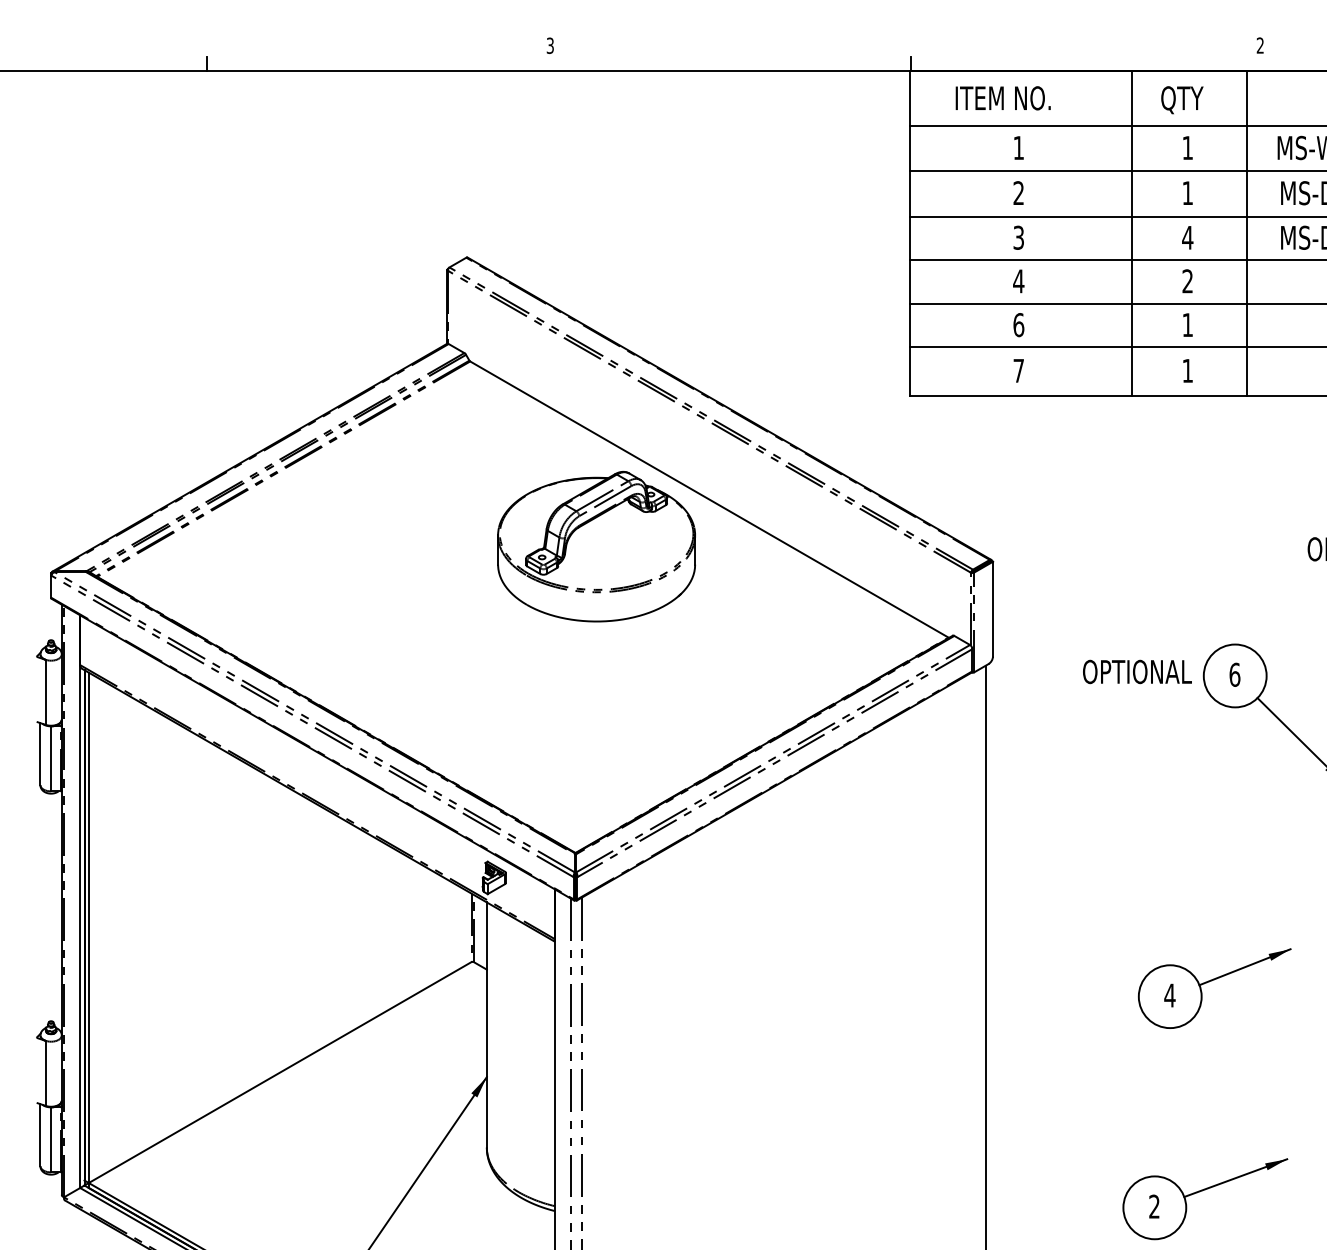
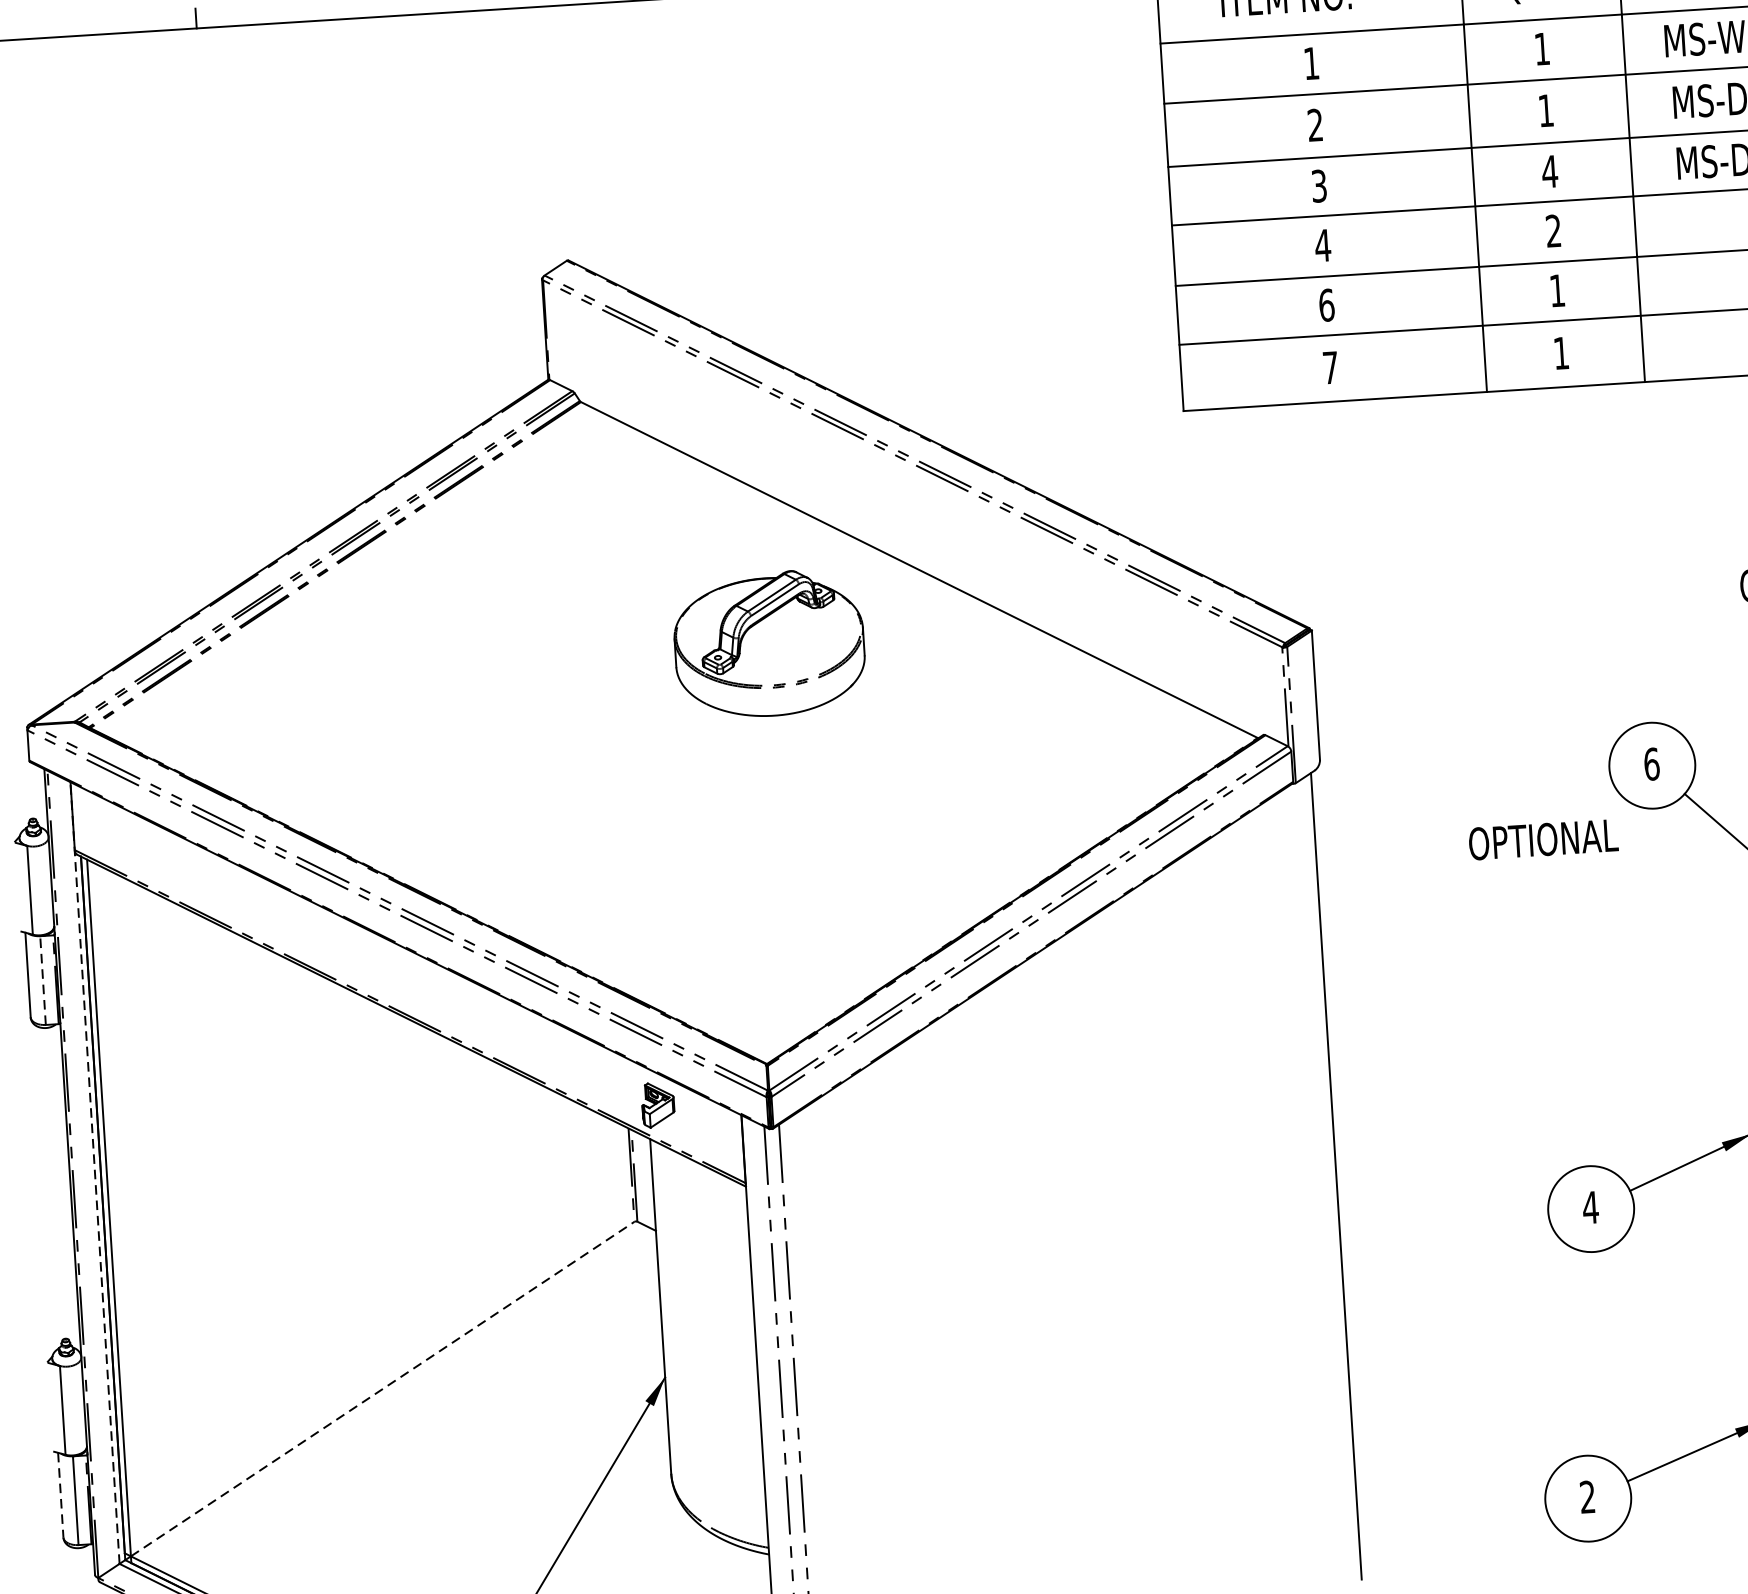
part: (596, 546) -> (769, 643), size x0.7
text: (1137, 671) -> (1543, 839), moved
line: (51, 758) -> (43, 980), solid -> dashed
line: (80, 901) -> (95, 1172), solid -> dashed
line: (280, 1072) -> (383, 1389), solid -> dashed
line: (40, 1135) -> (60, 1495), solid -> dashed

